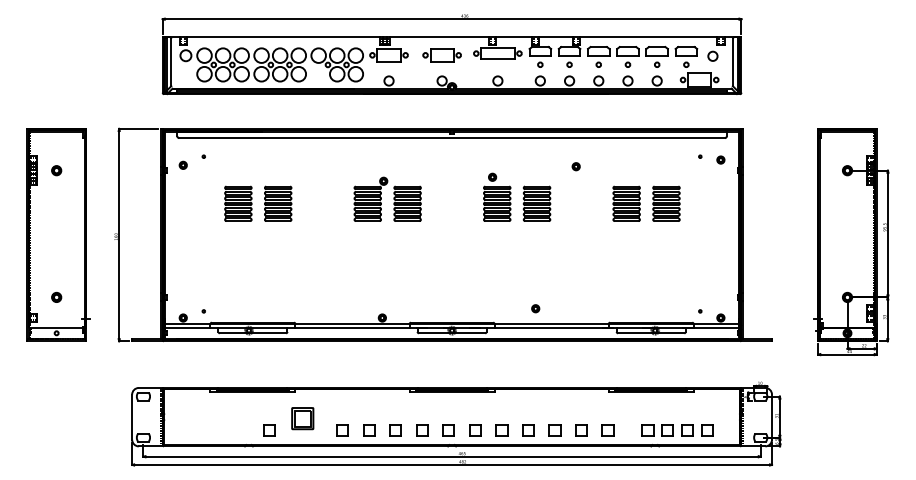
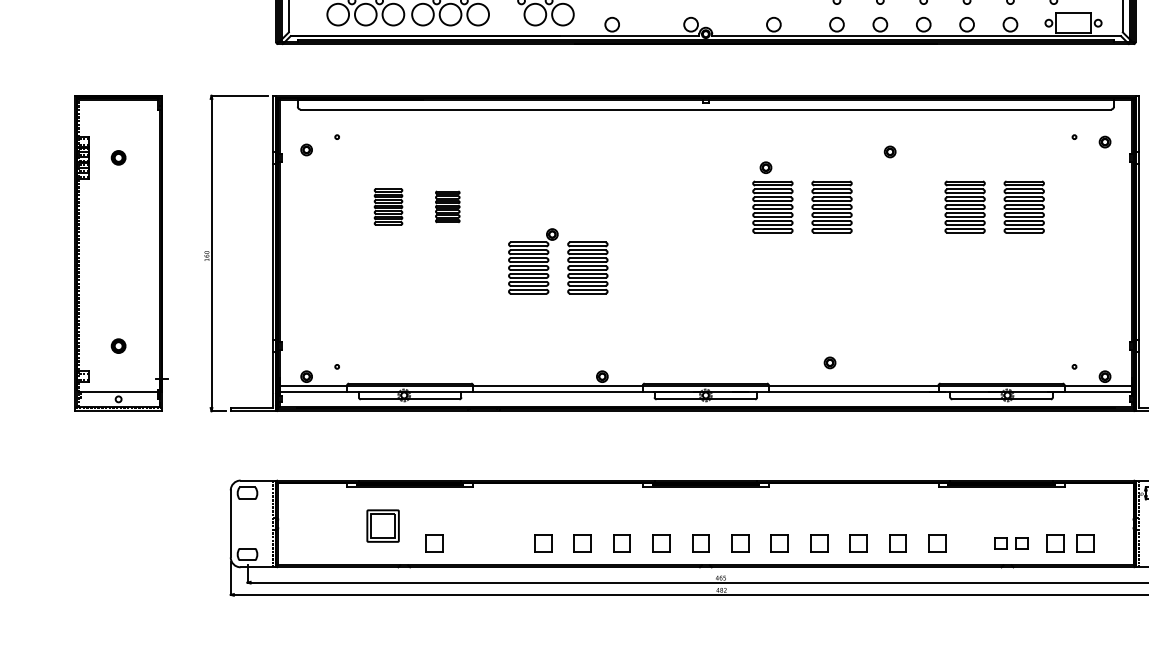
part: (387, 198) -> (557, 260), moved
part: (238, 203) -> (388, 206), size x0.7
part: (278, 203) -> (448, 206), size x0.6
part: (302, 418) -> (382, 525), moved
part: (657, 430) -> (1010, 543), size x0.7

